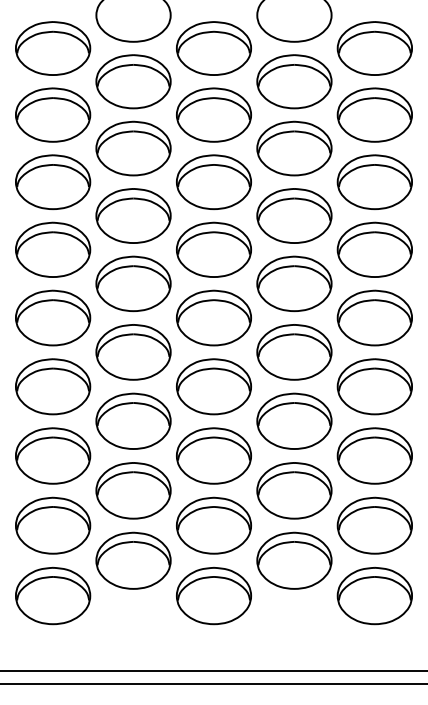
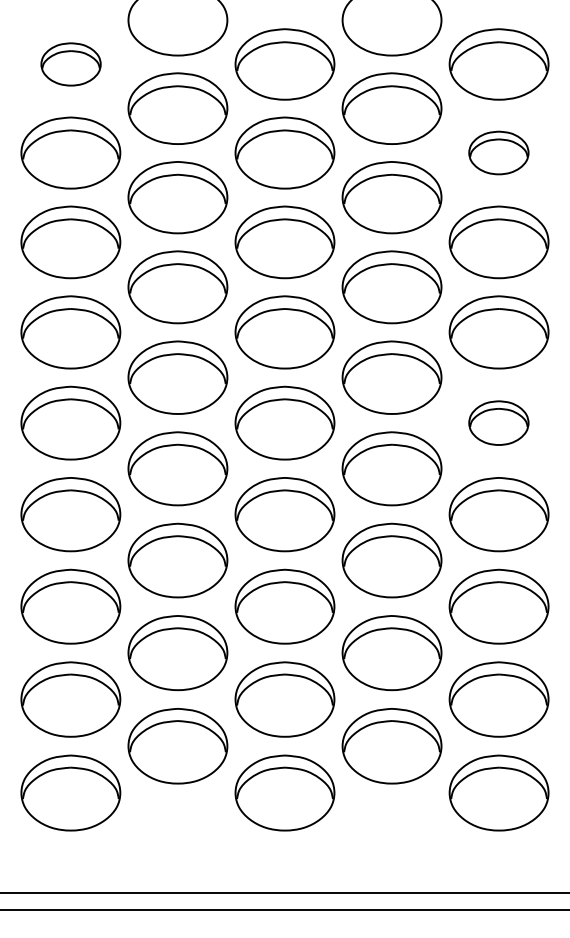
part: (53, 48) -> (71, 64), size x0.6
part: (374, 114) -> (498, 152), size x0.6
part: (374, 317) -> (498, 422), size x0.6

